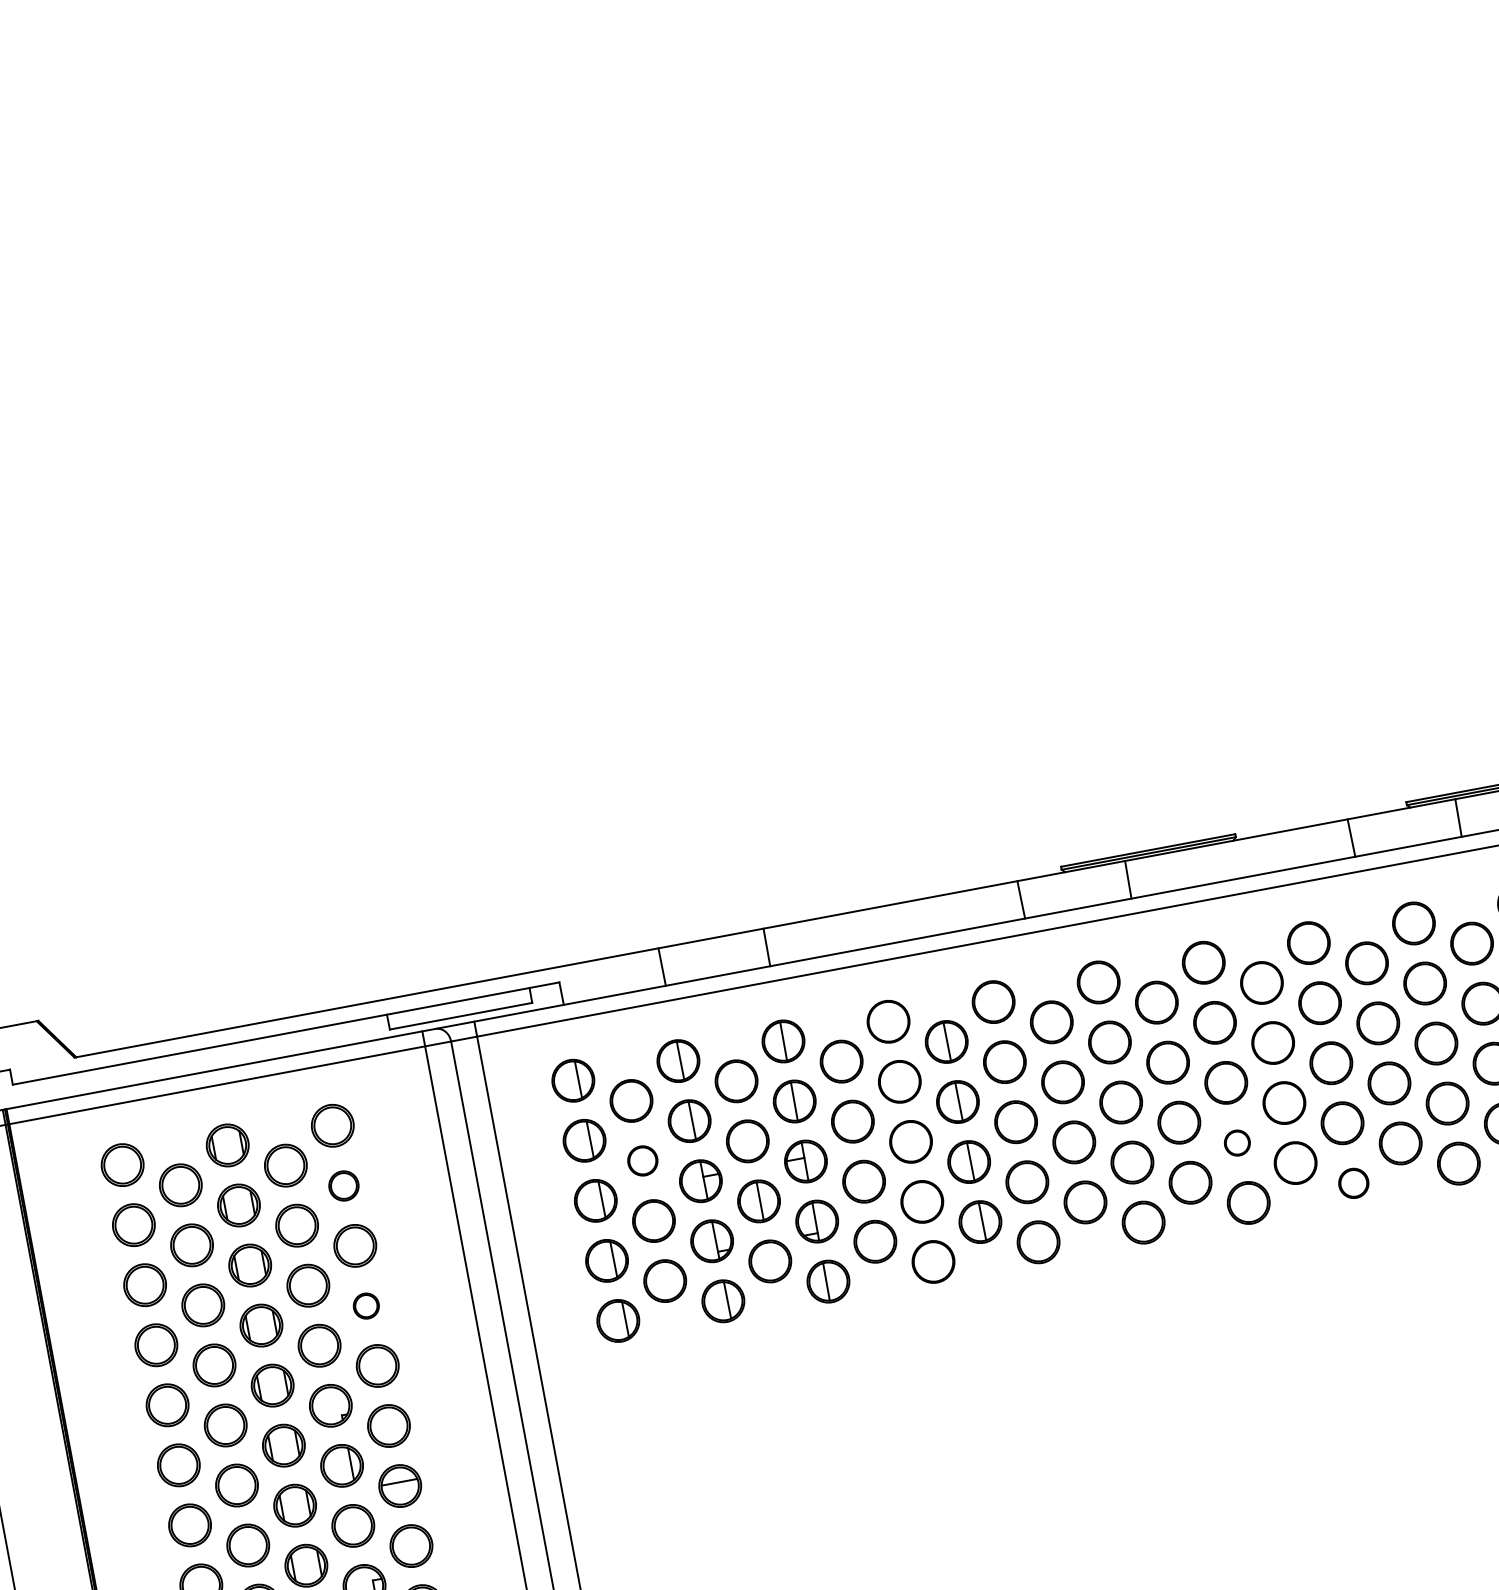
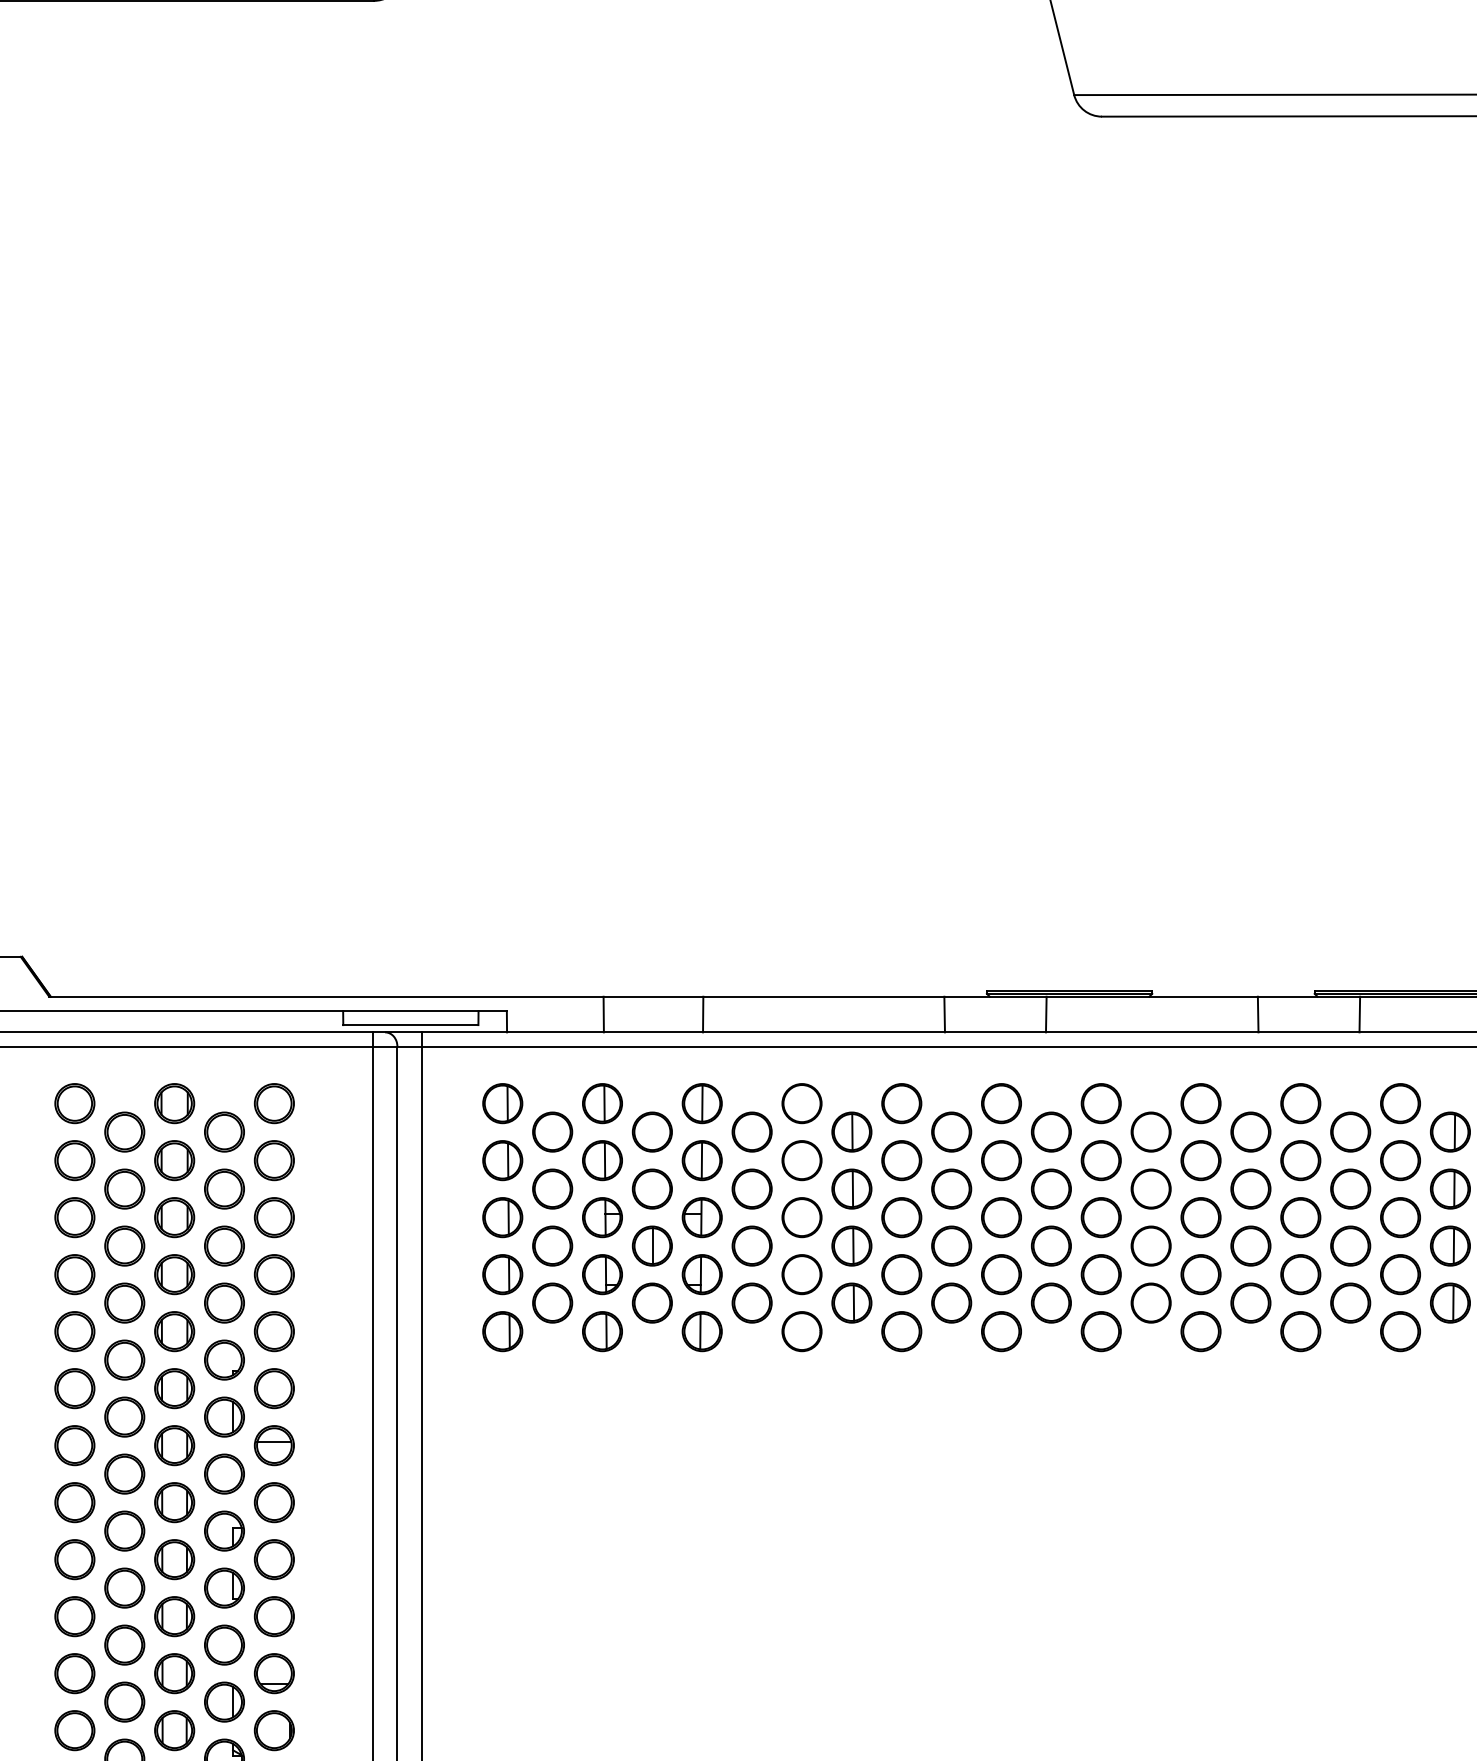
part: (1236, 1142) -> (1100, 1274), size x1.67
part: (642, 1160) -> (552, 1188), size x1.43
part: (1353, 1183) -> (1200, 1331), size x1.43
part: (343, 1185) -> (273, 1160), size x1.43
part: (365, 1305) -> (273, 1274), size x1.67

